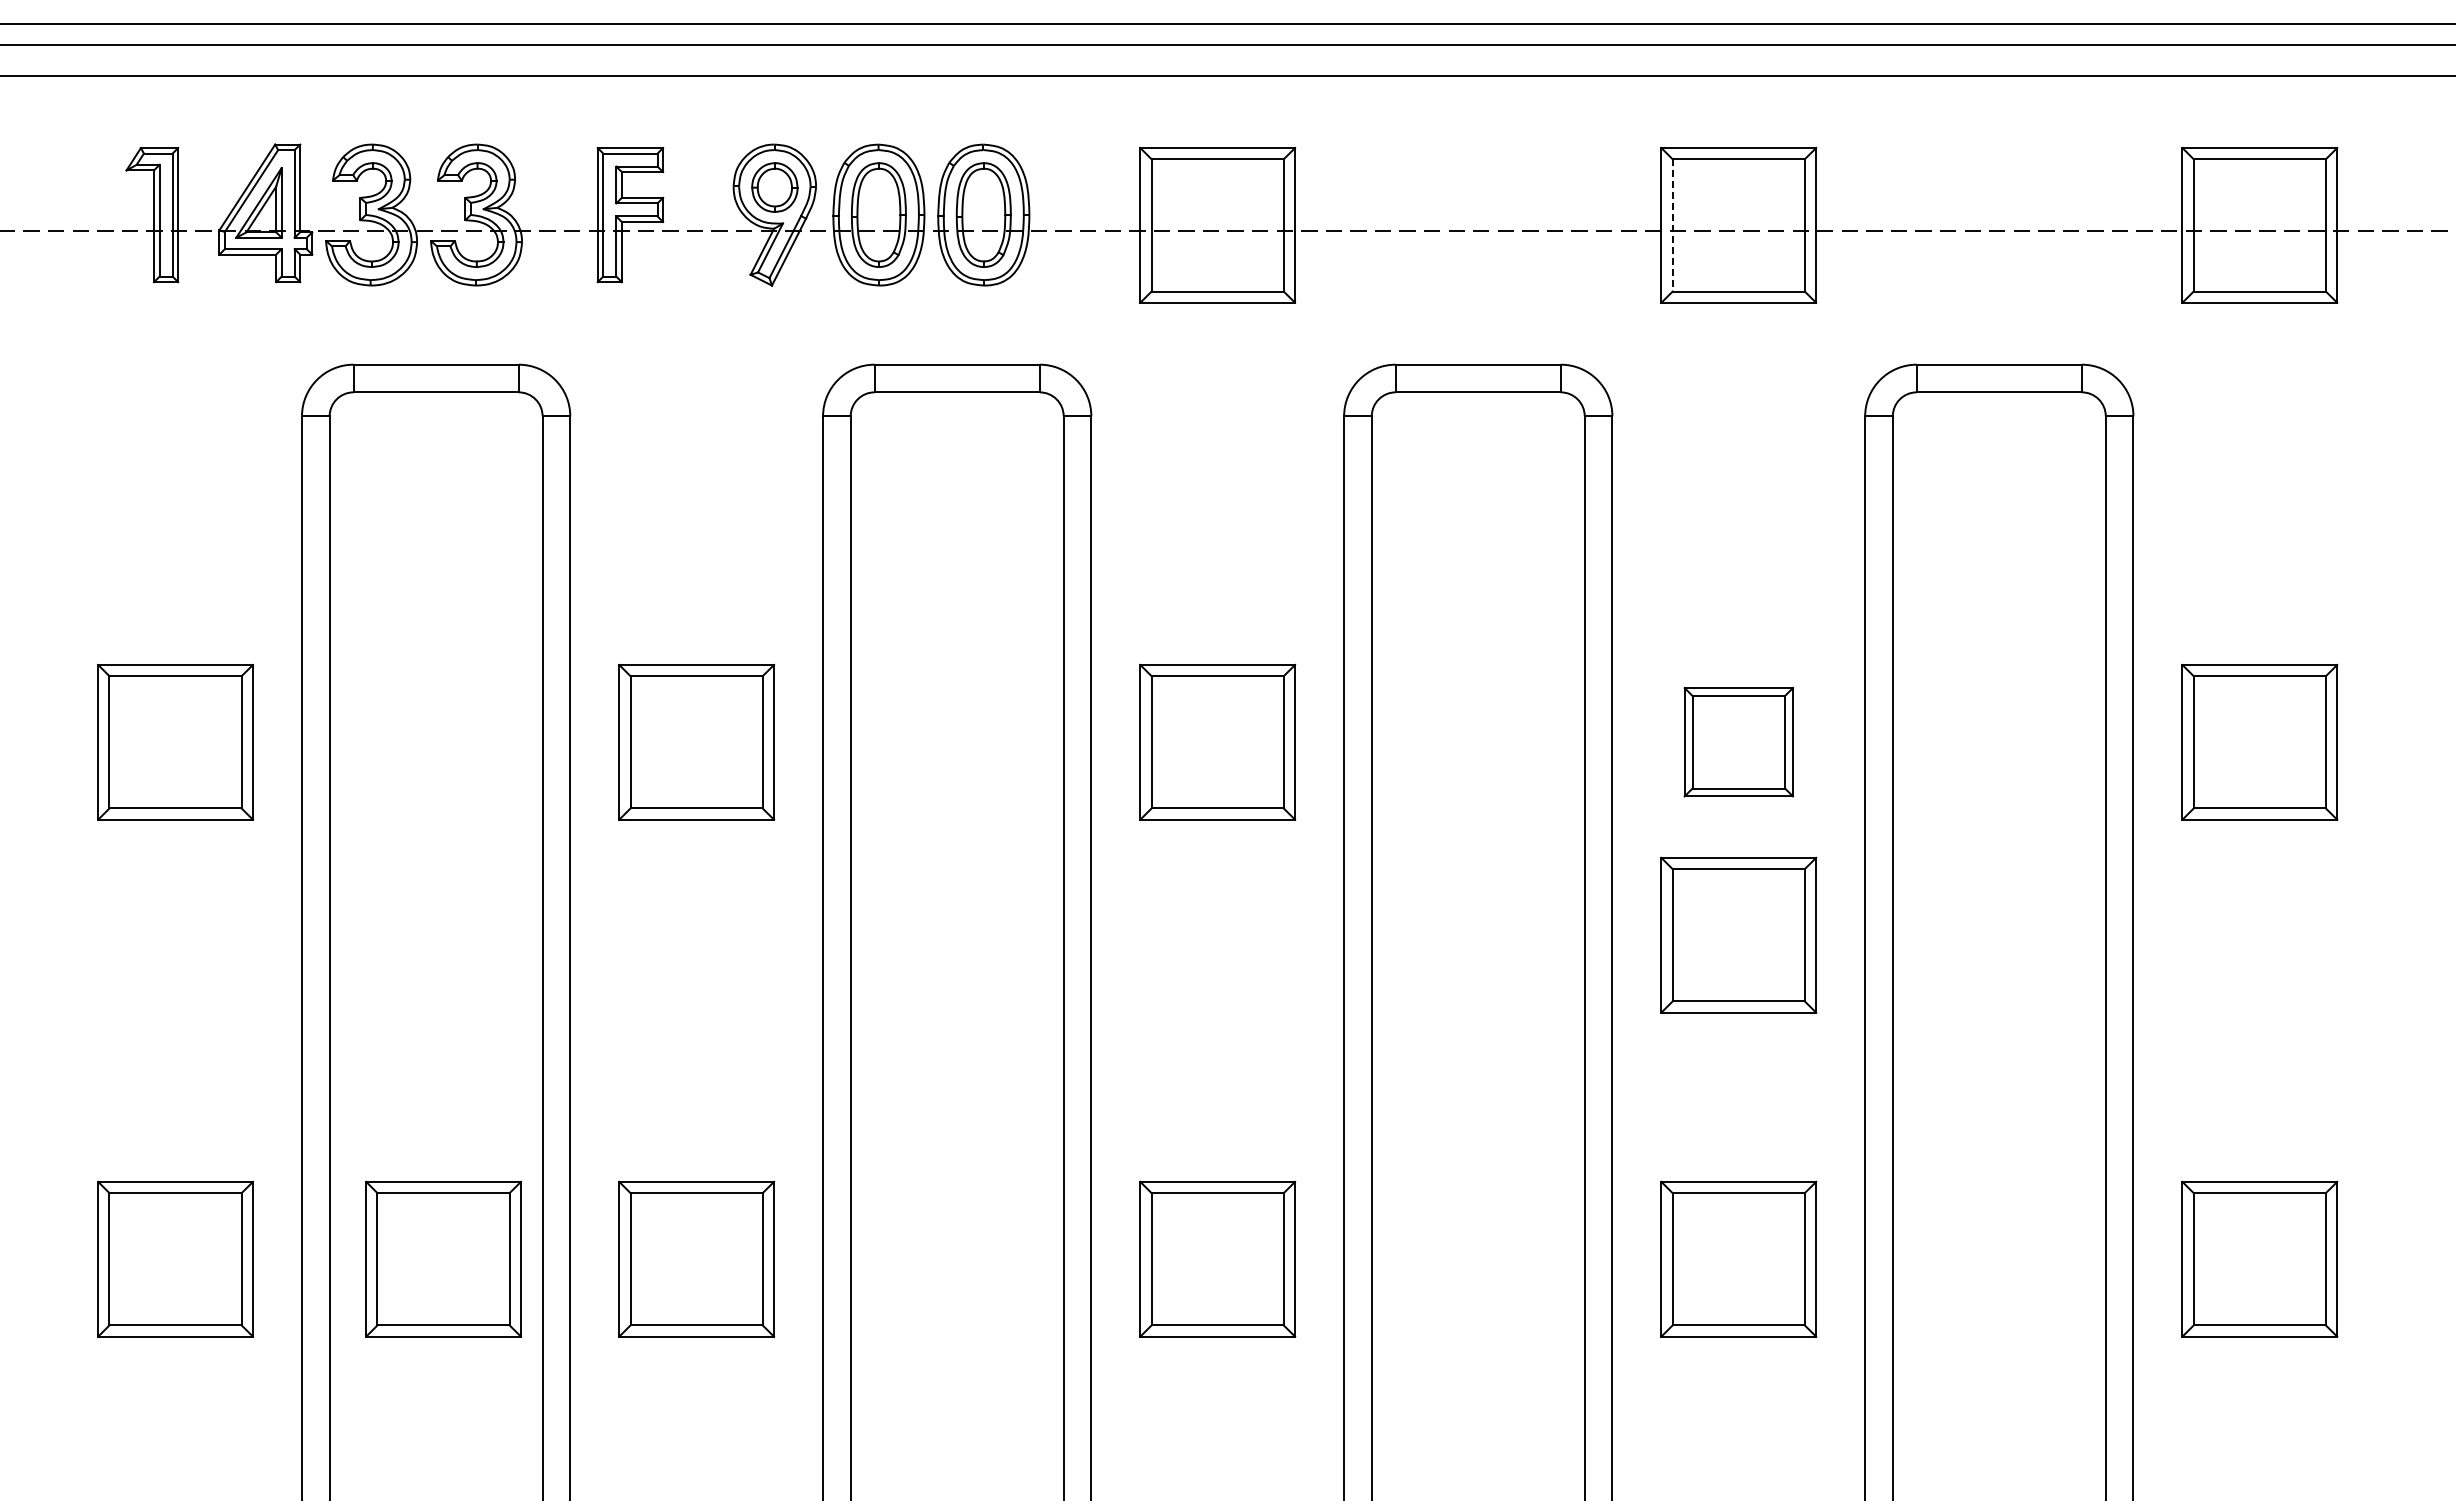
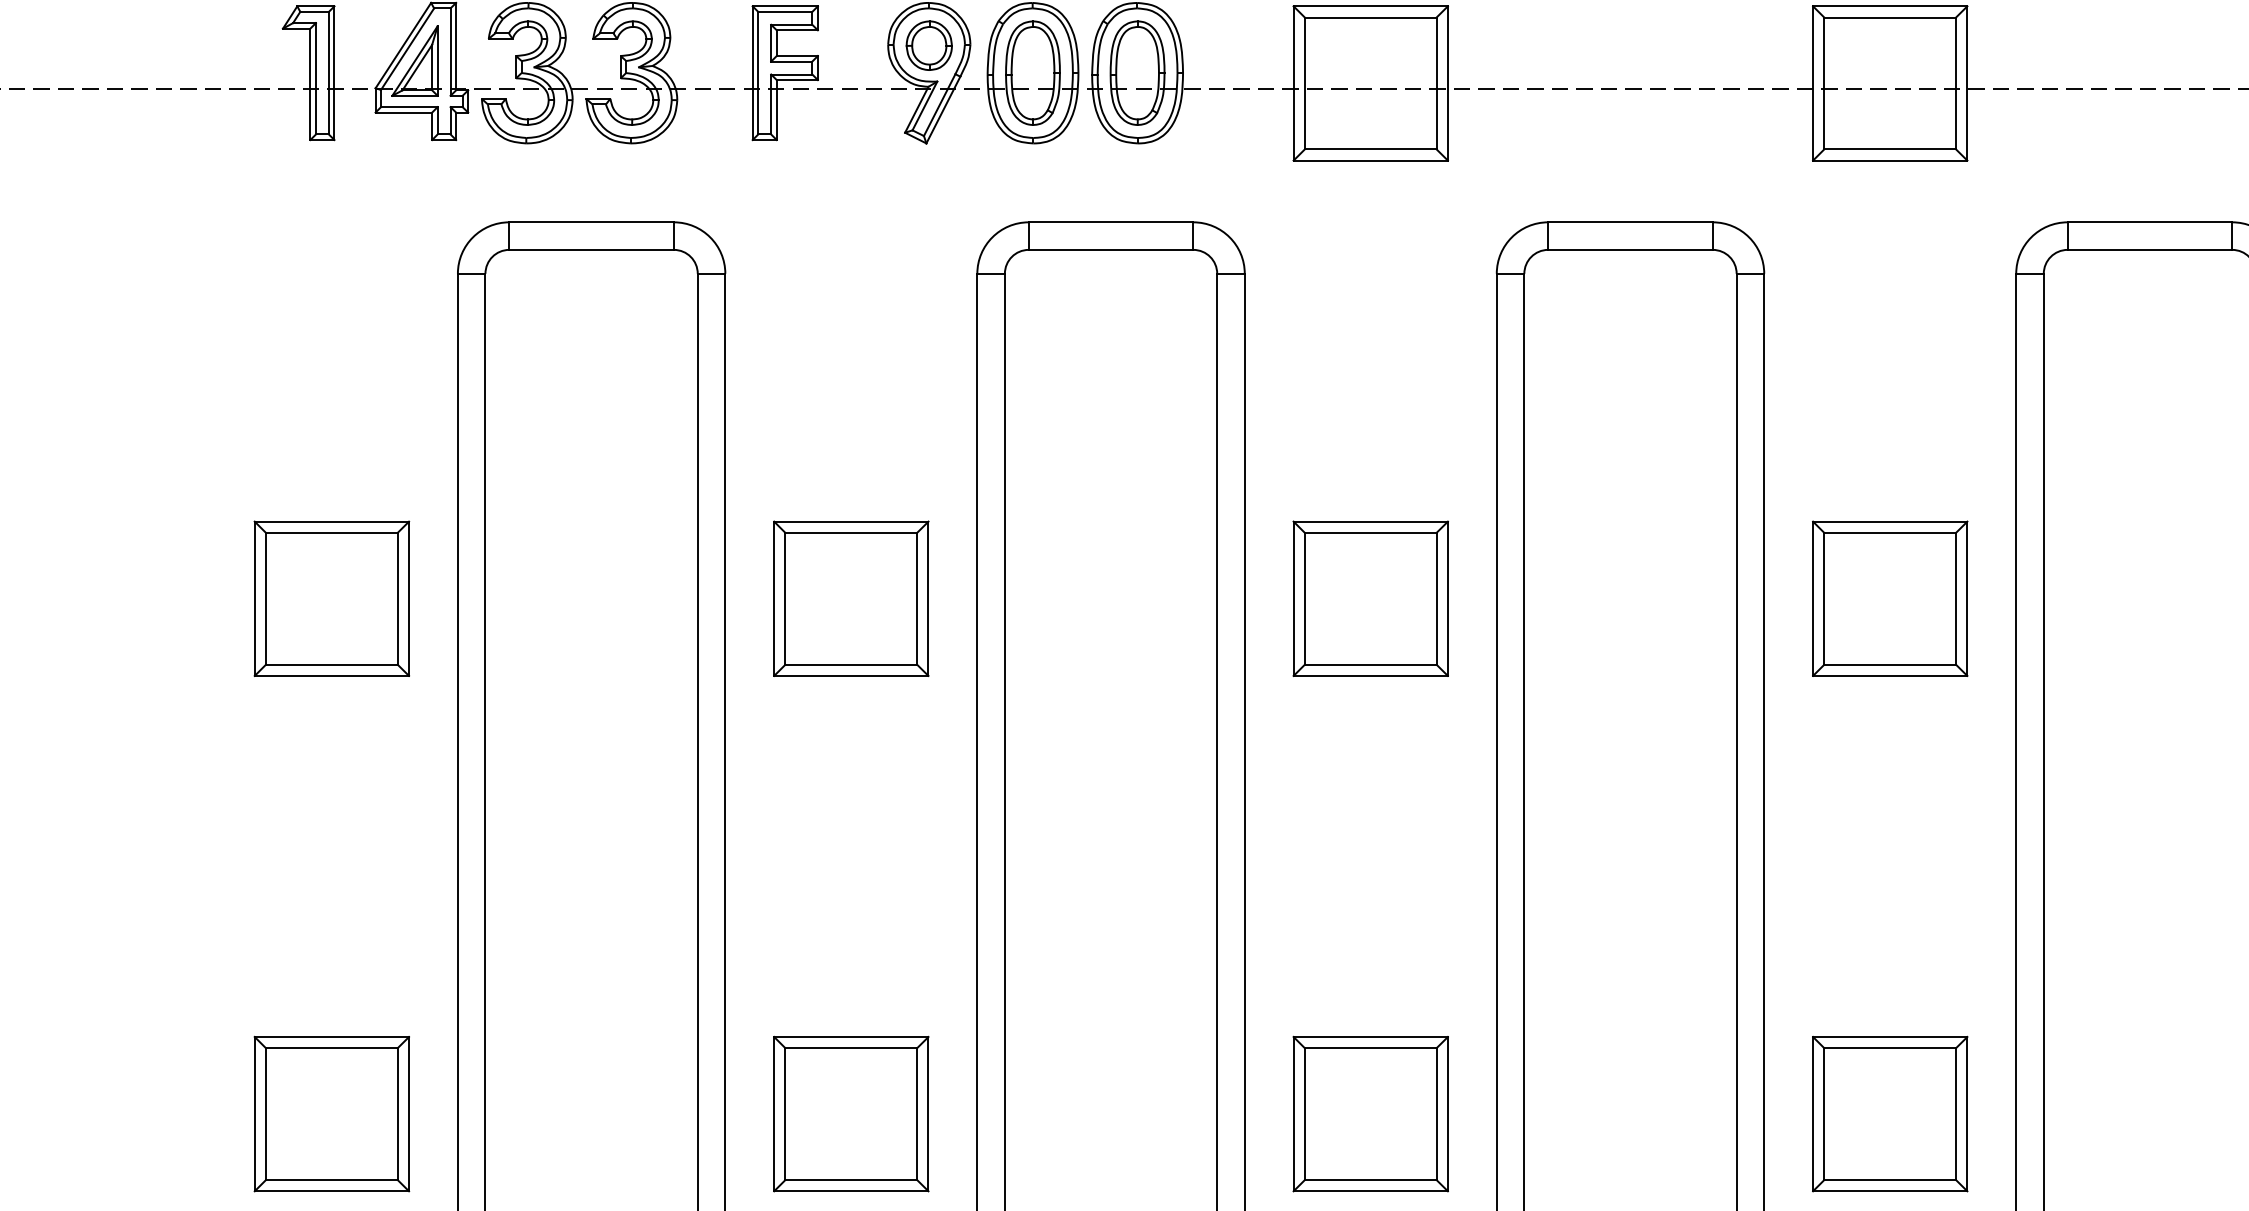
line: (1672, 225) -> (1824, 83), dashed -> solid
part: (1738, 741) -> (1889, 597), size x1.43
part: (1738, 934) -> (1889, 790), removed
part: (443, 1258) -> (598, 1113), removed

